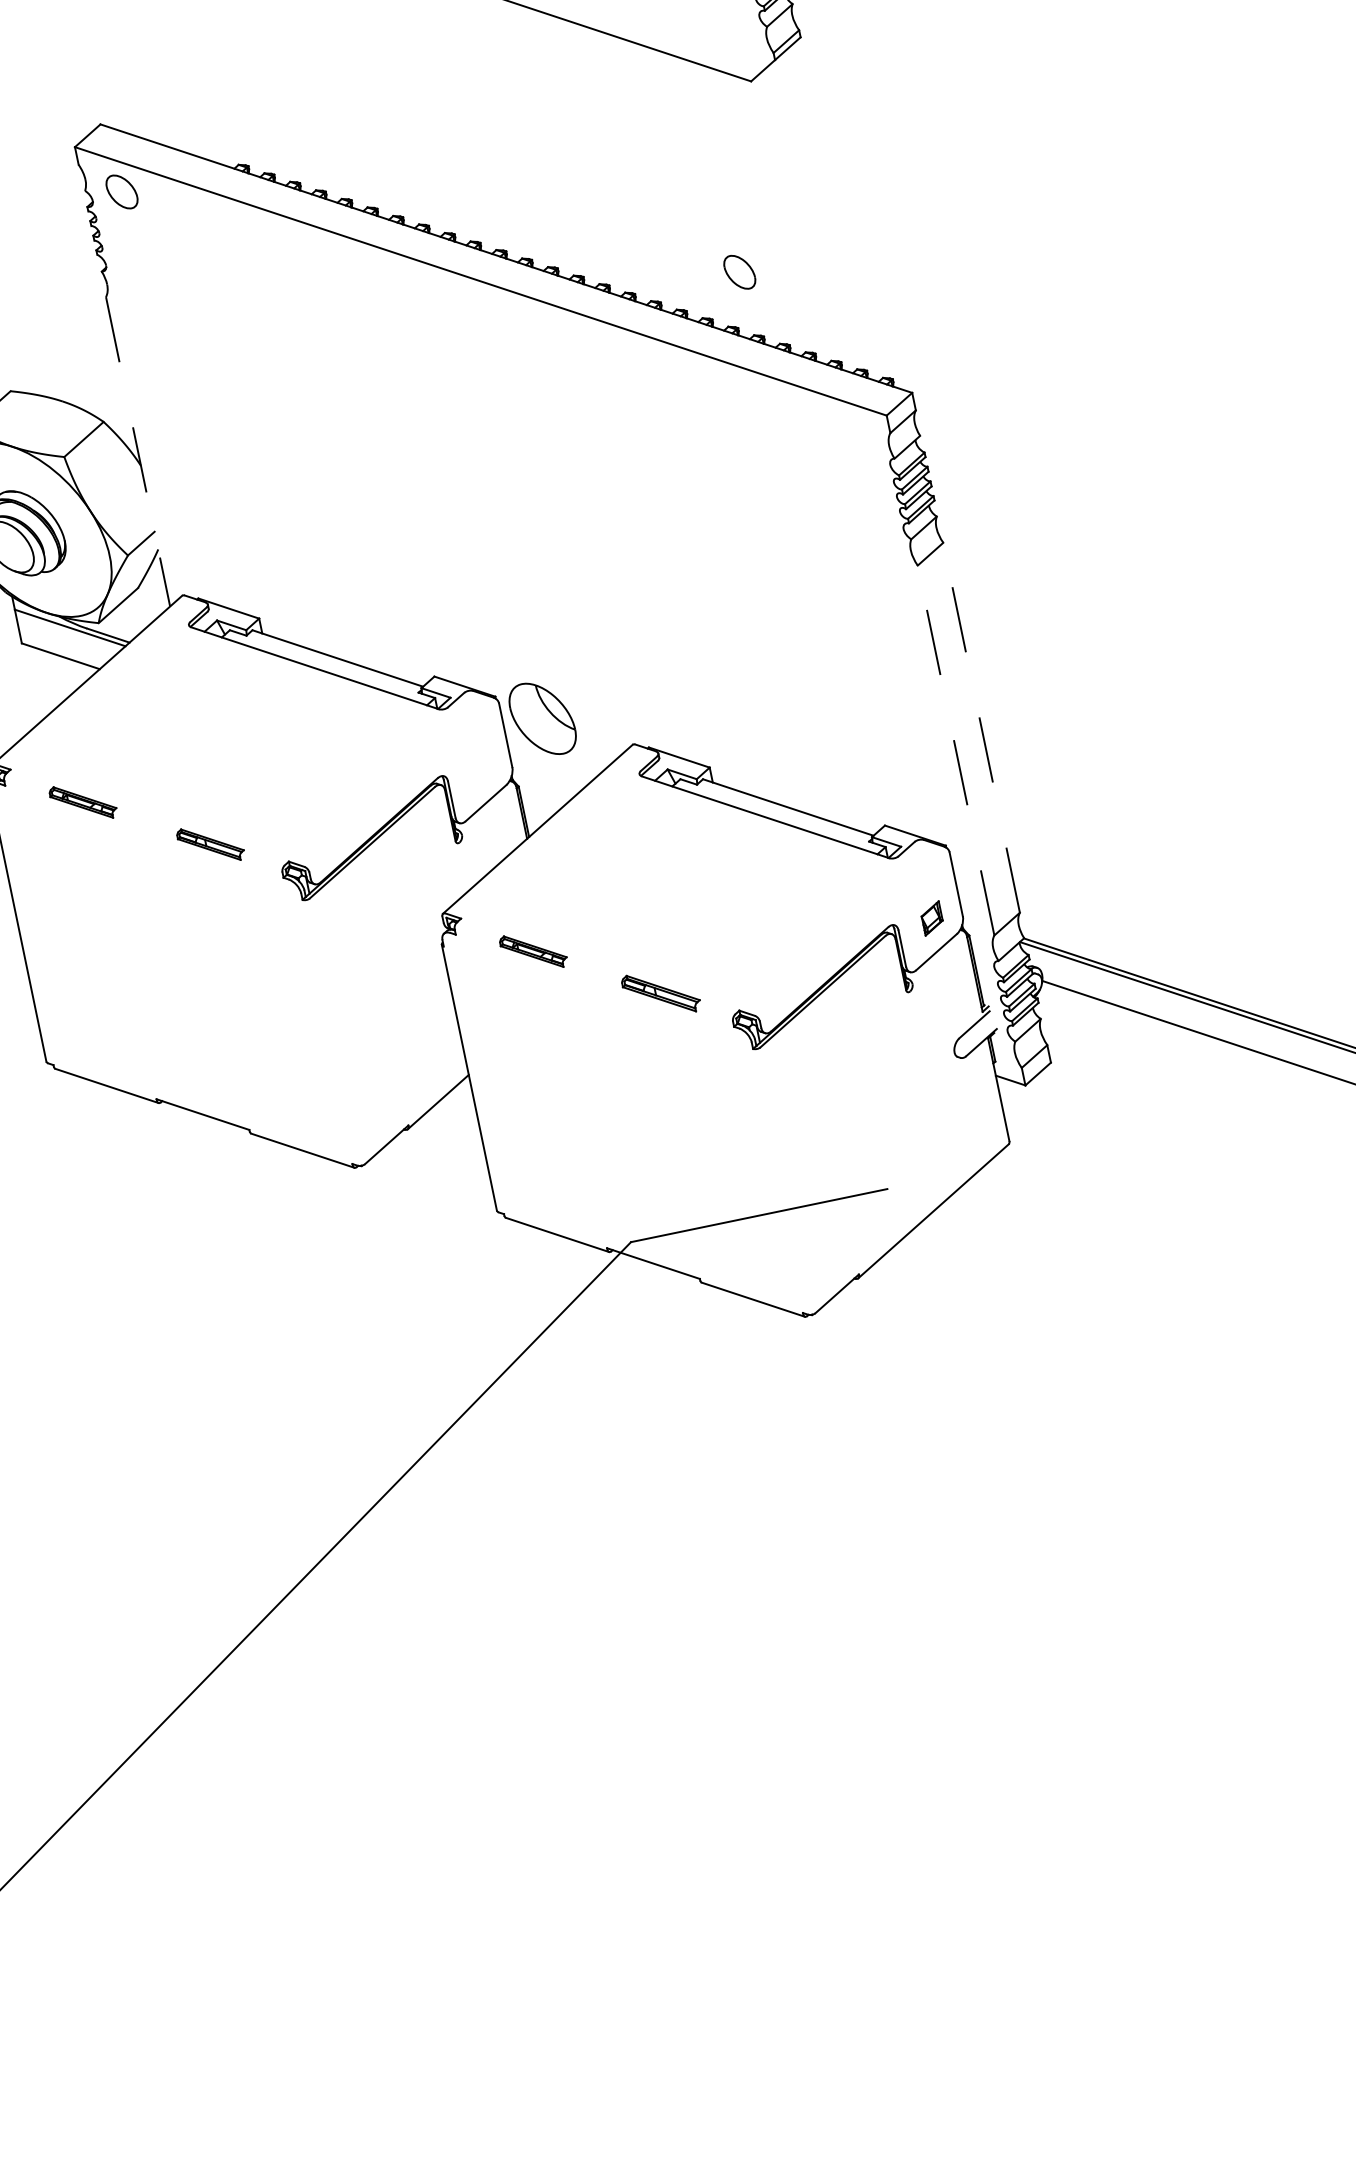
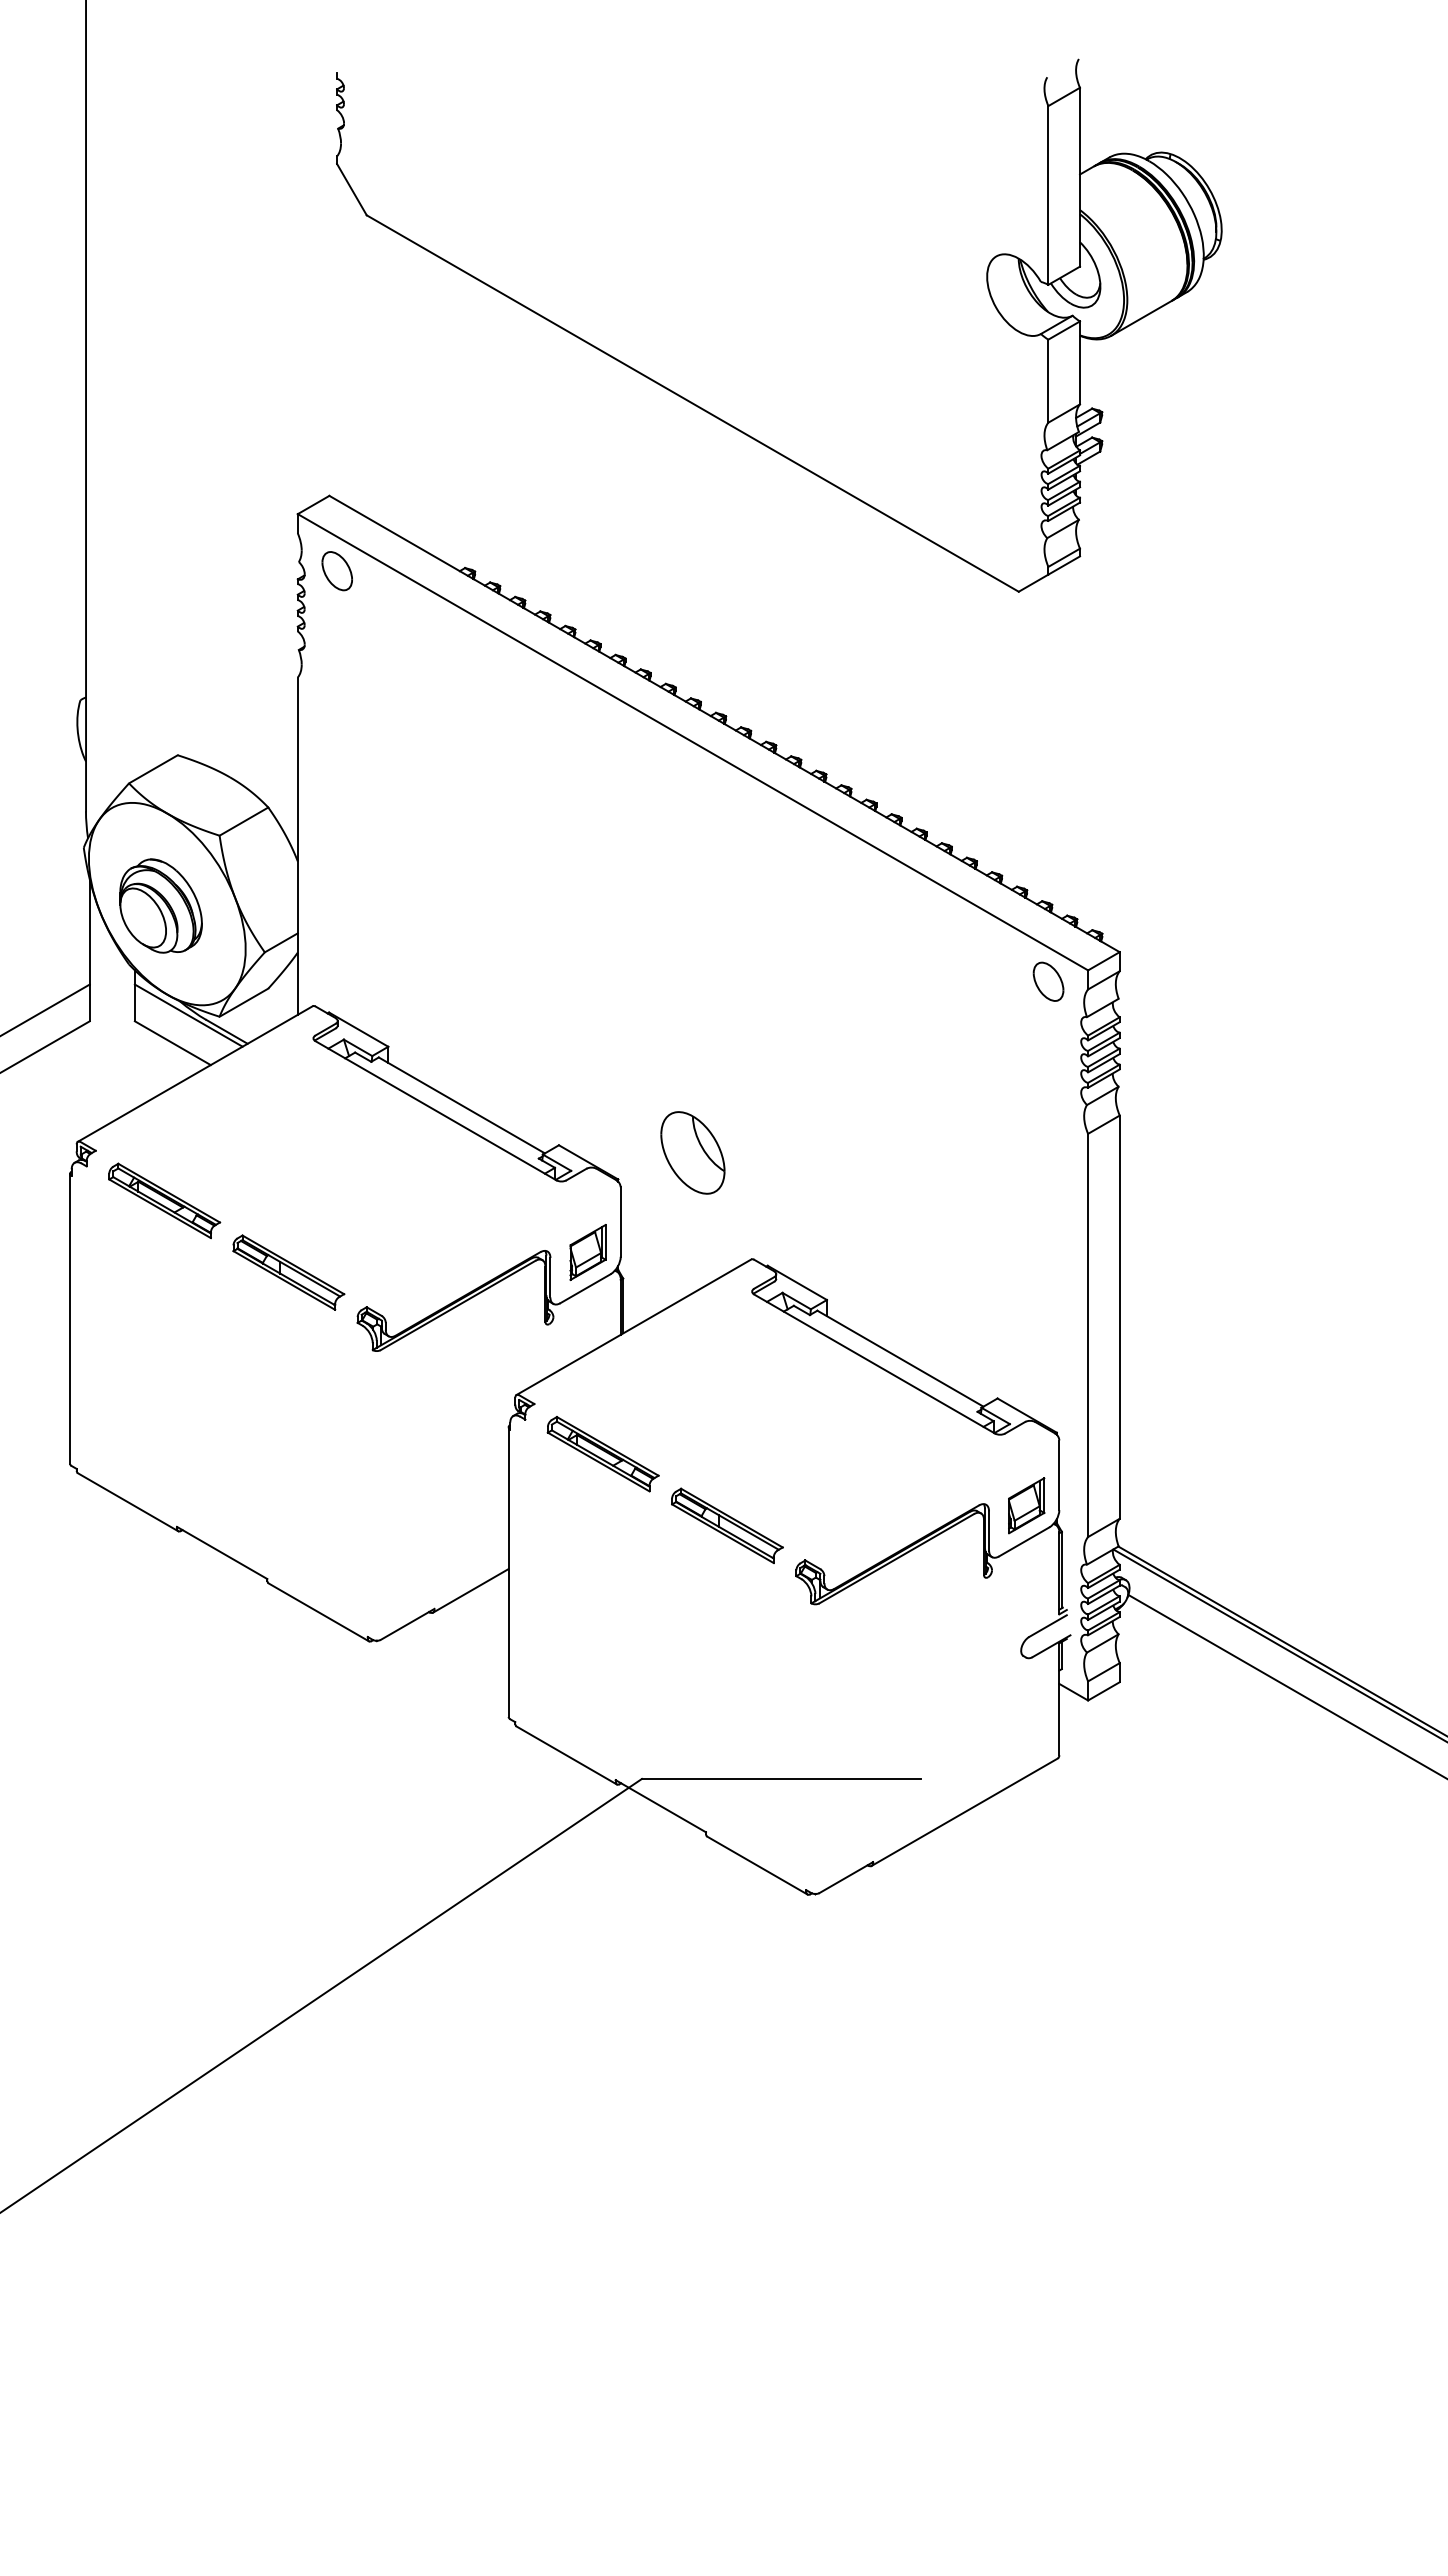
part: (739, 272) -> (1048, 981), moved
line: (137, 452) -> (297, 846), dashed -> solid
part: (542, 718) -> (692, 1152), moved
line: (981, 728) -> (1119, 1317), dashed -> solid
line: (956, 750) -> (1088, 1335), dashed -> solid
part: (481, 769) -> (587, 1252), added
part: (83, 802) -> (164, 1200), size x1.67
part: (210, 844) -> (288, 1272), size x1.67
part: (931, 918) -> (1026, 1505), size x1.67
part: (533, 952) -> (602, 1454), size x1.67
part: (661, 993) -> (727, 1525), size x1.43

